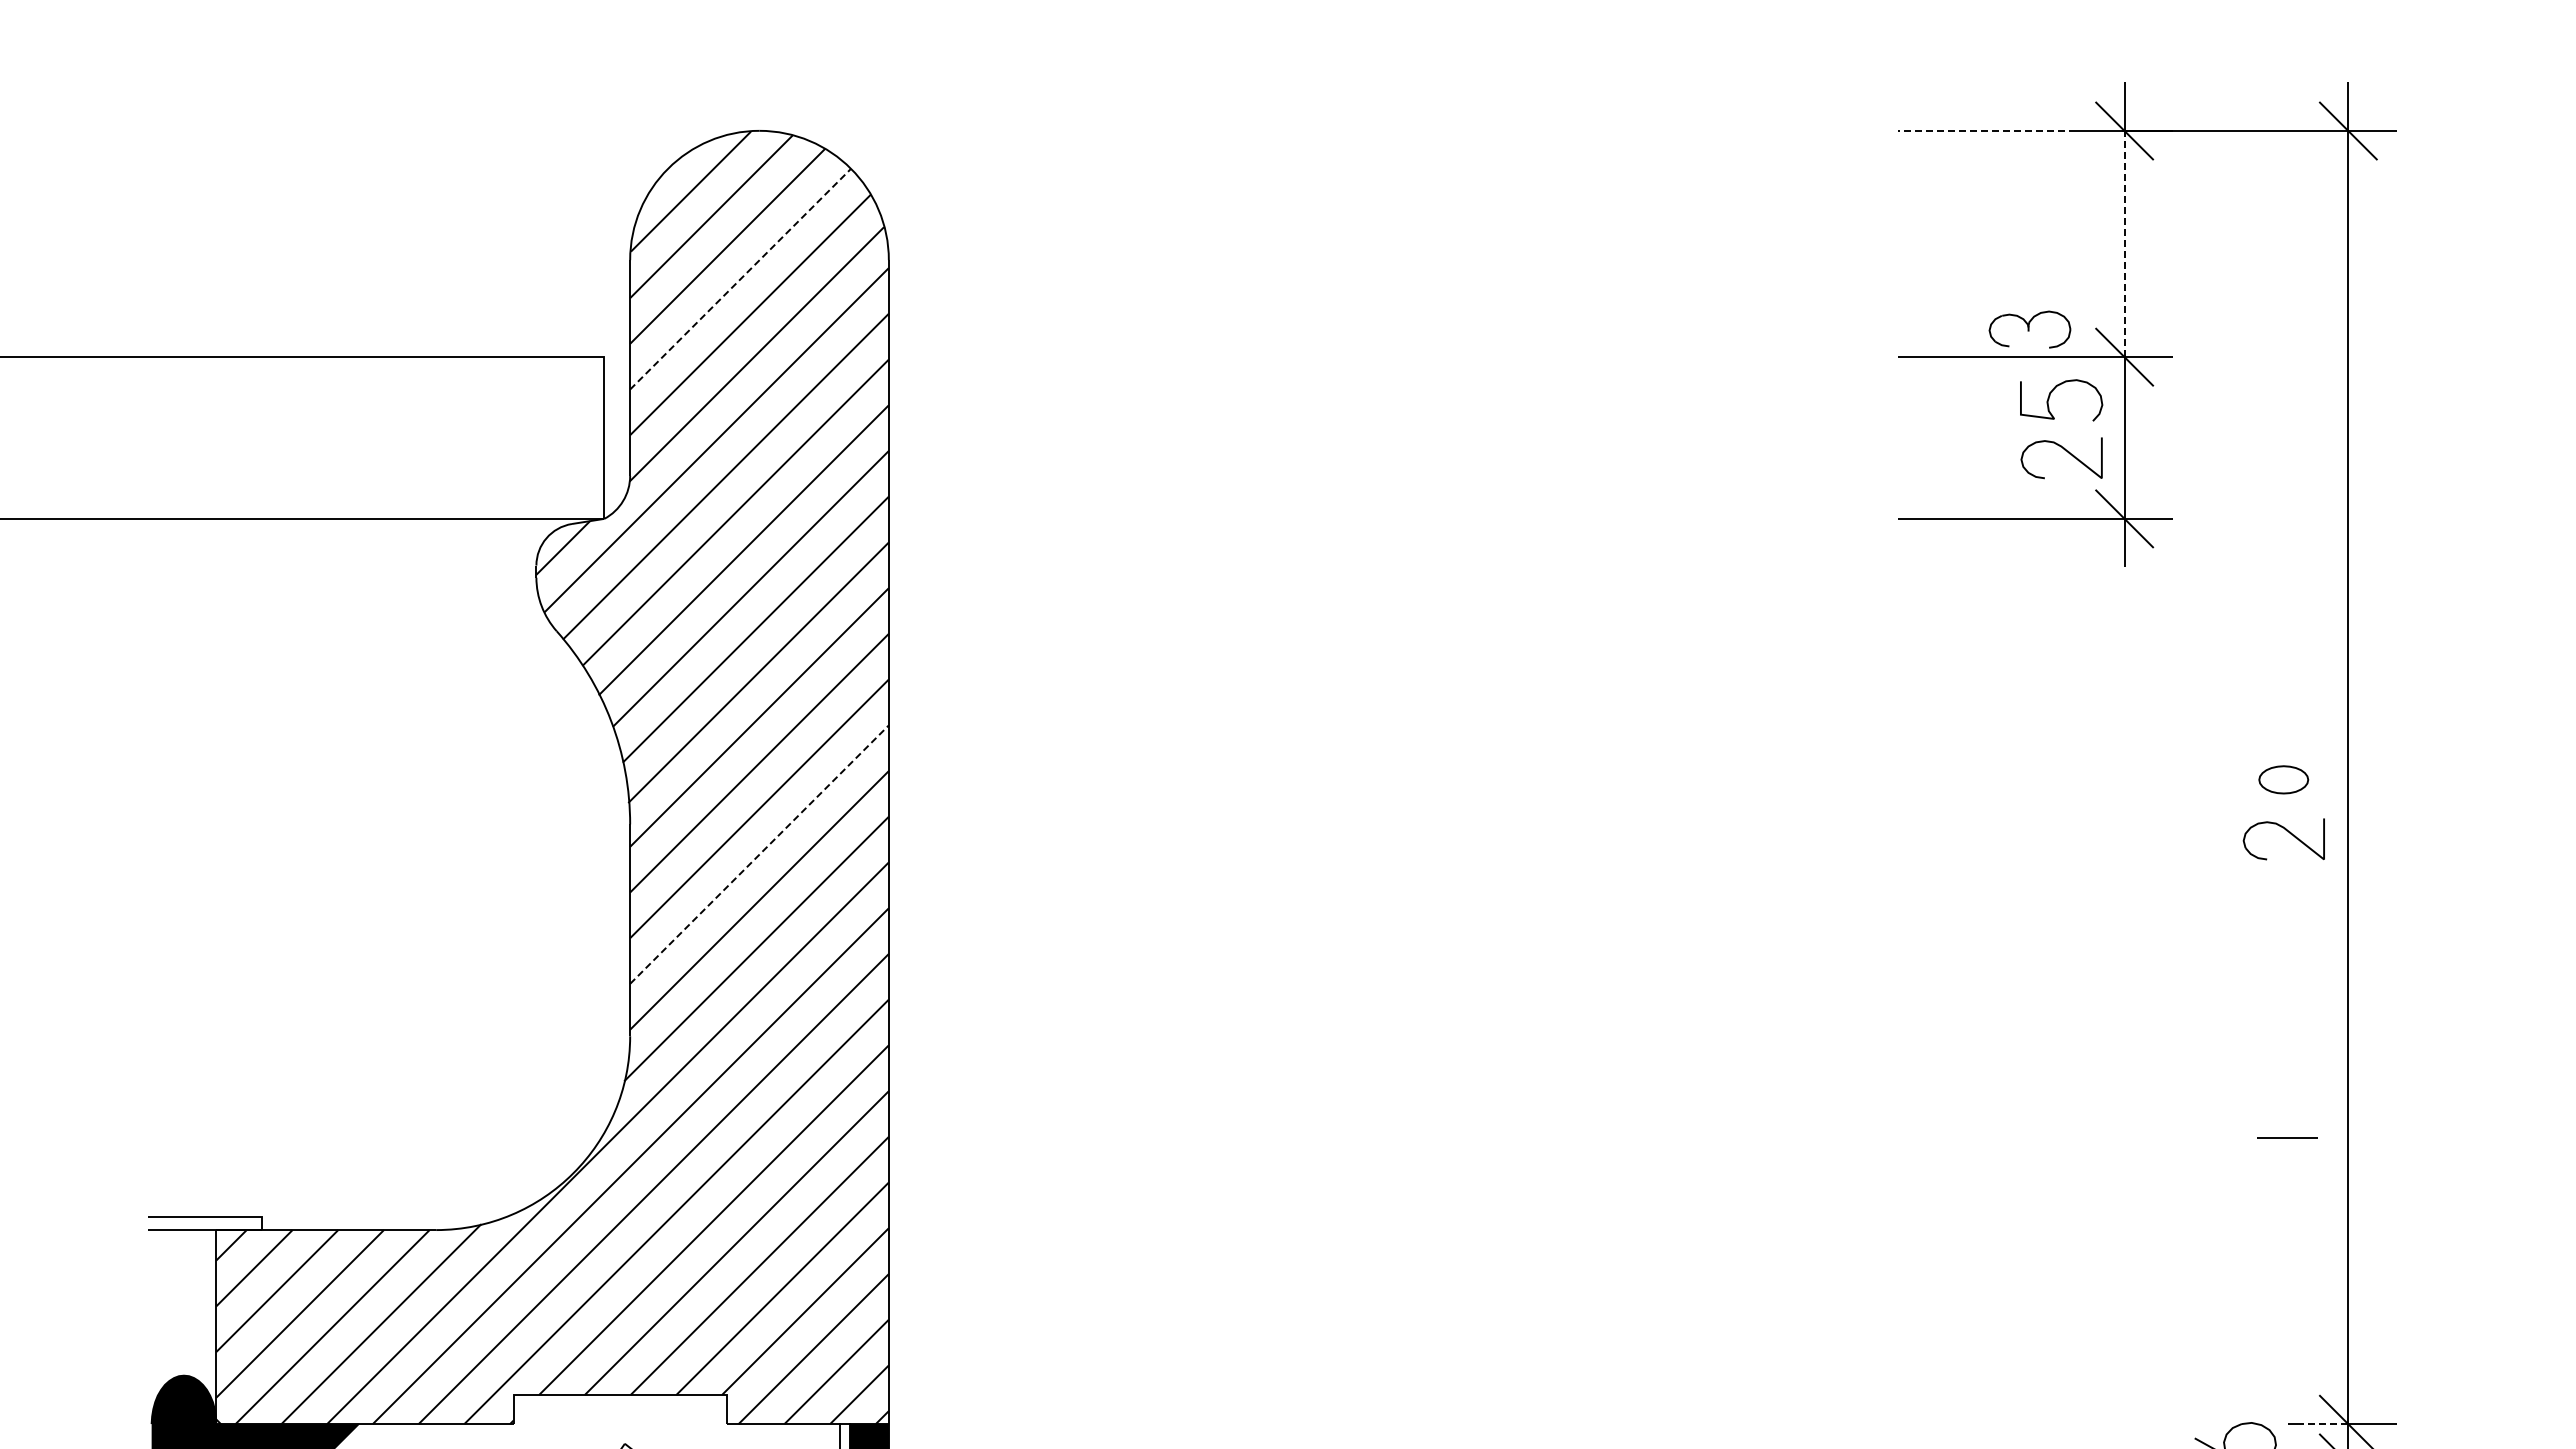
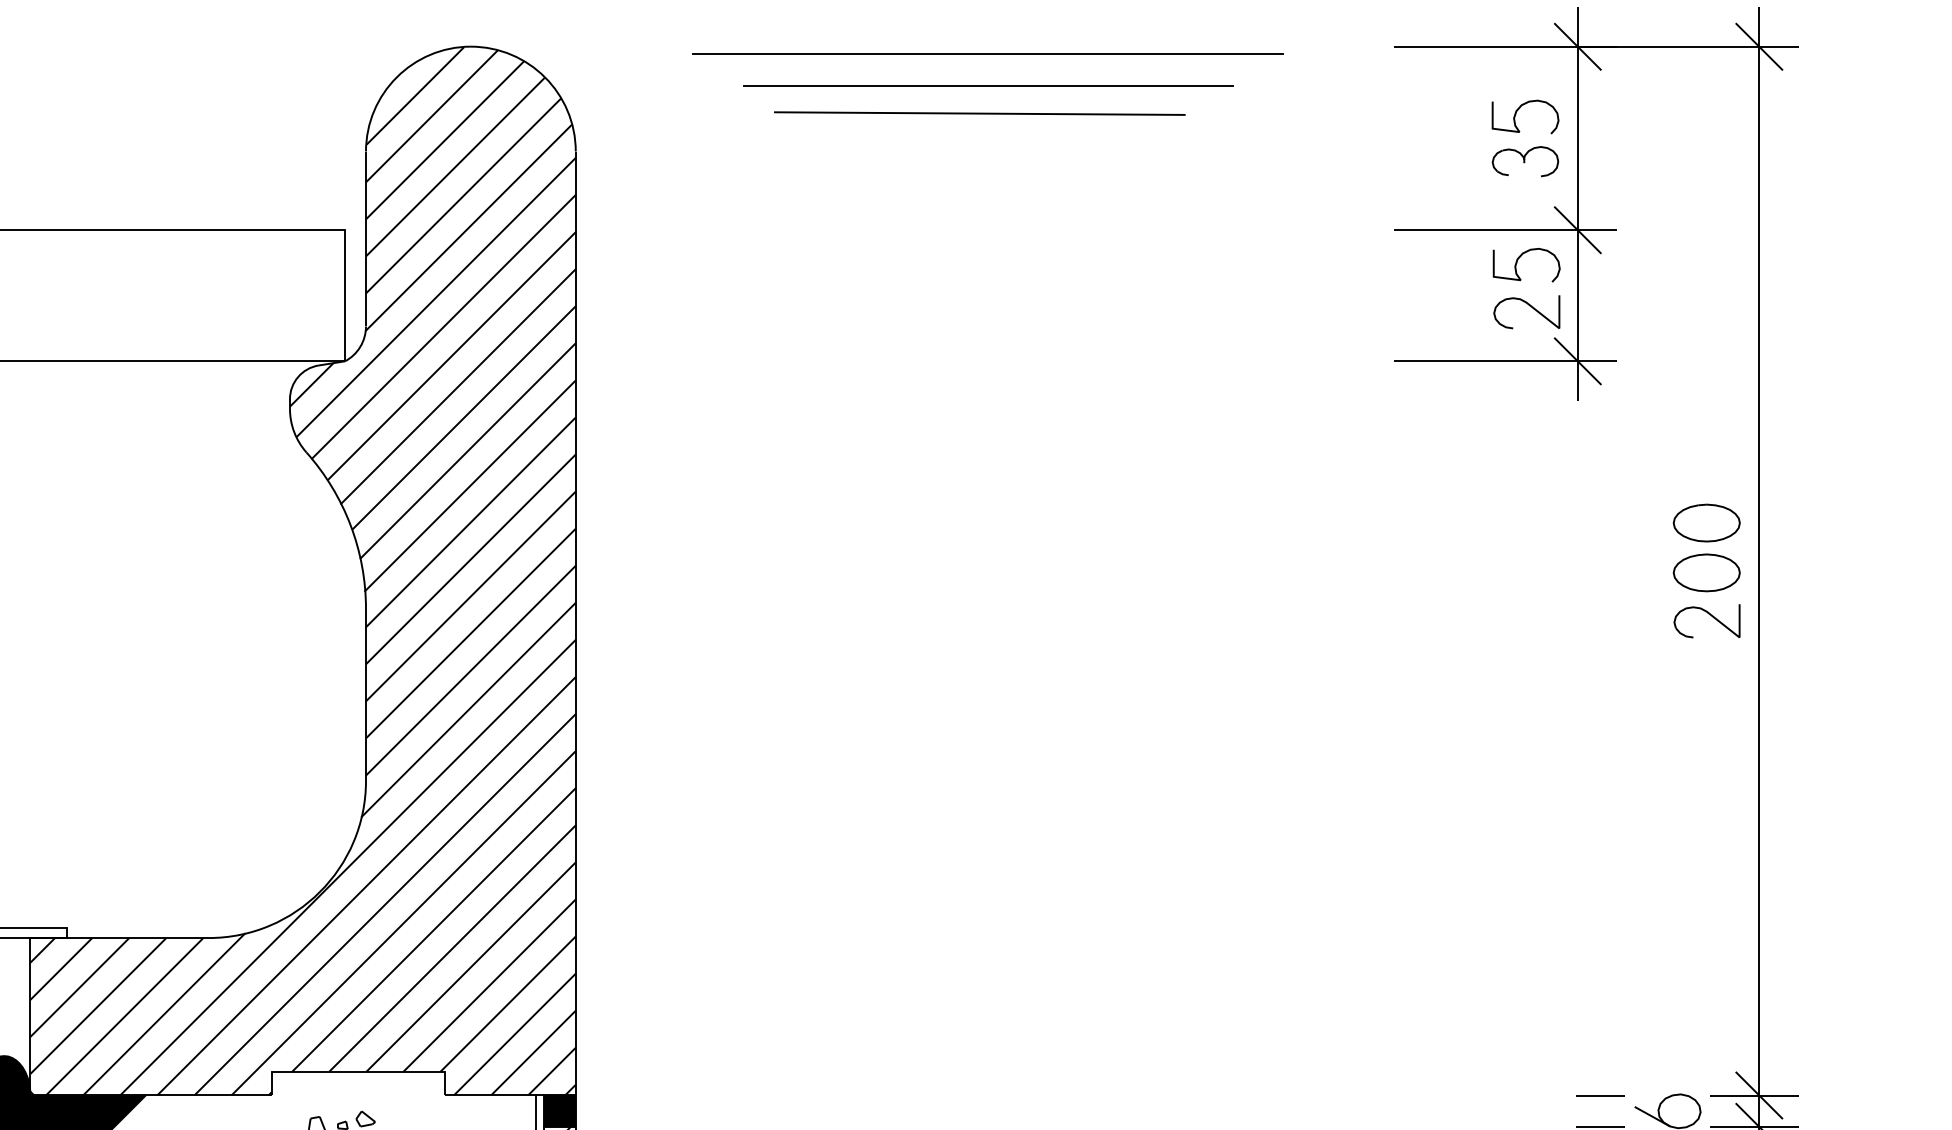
line: (1987, 131) -> (1466, 47), dashed -> solid
line: (1397, 140) -> (988, 54), added
line: (1397, 178) -> (988, 85), added
curve: (2049, 212) -> (1516, 112), added
line: (1386, 213) -> (979, 113), added
line: (2124, 243) -> (1577, 138), dashed -> solid
line: (740, 279) -> (455, 167), dashed -> solid
part: (2029, 329) -> (1525, 161), moved
part: (2283, 717) -> (1706, 522), added
part: (2283, 779) -> (1706, 572), size x1.67
line: (759, 854) -> (470, 633), dashed -> solid
line: (2287, 1137) -> (1600, 1094), moved
line: (2323, 1424) -> (1739, 1095), dashed -> solid

